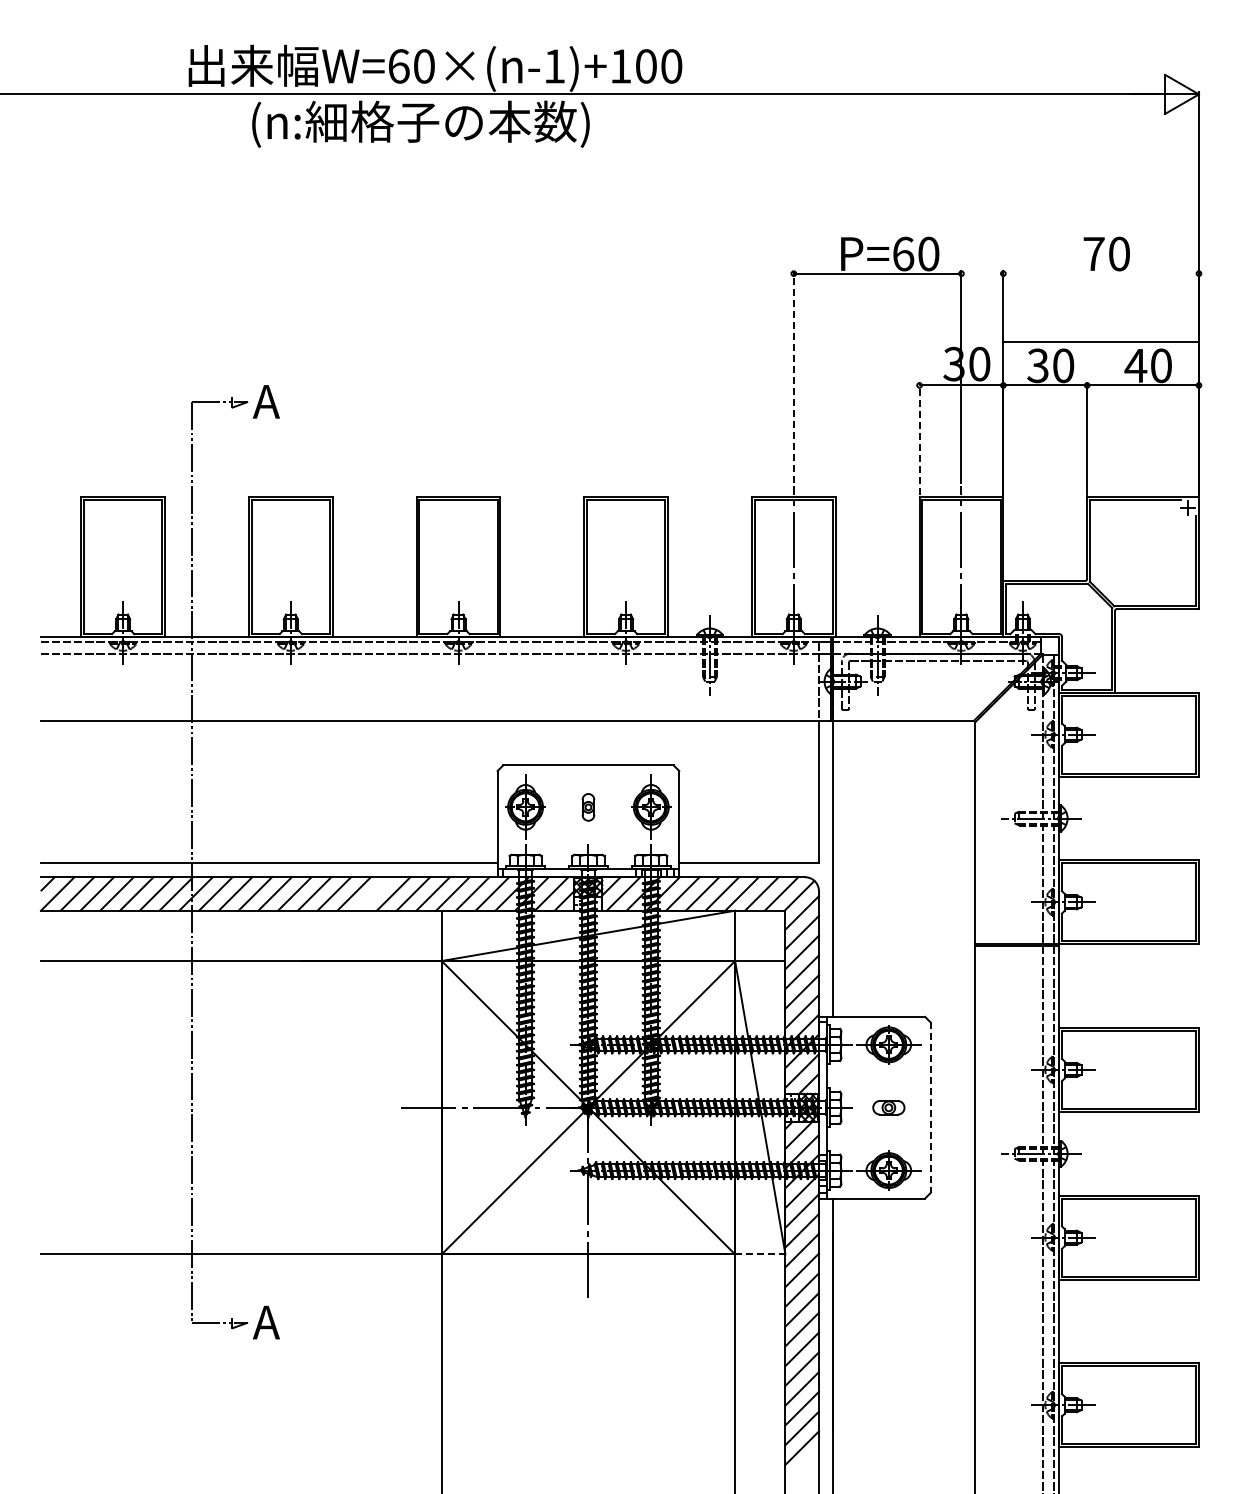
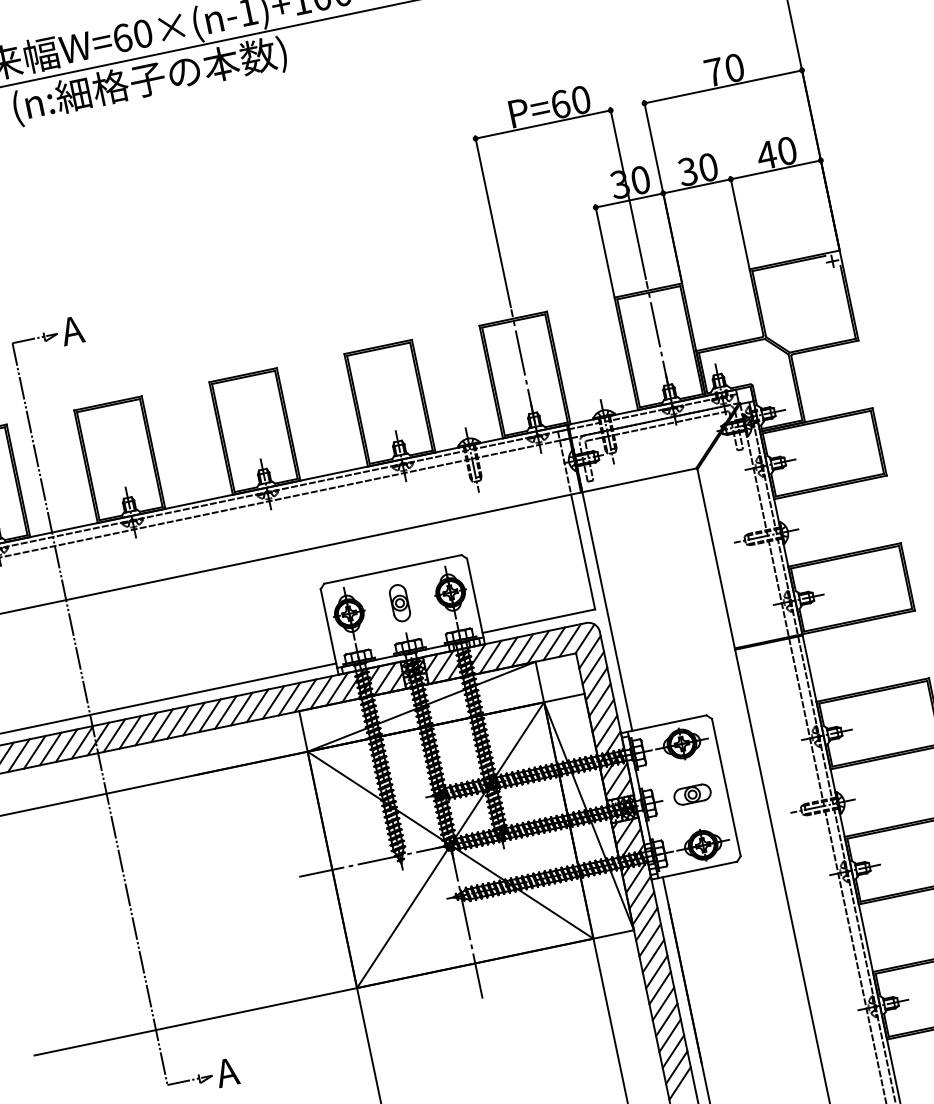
line: (1100, 341) -> (722, 86), moved
line: (793, 376) -> (492, 221), dashed -> solid
line: (919, 438) -> (604, 250), dashed -> solid
part: (588, 807) -> (400, 603), size x1.67
line: (373, 893) -> (241, 708), added
part: (888, 1107) -> (692, 794), size x1.43
line: (930, 1108) -> (726, 788), dashed -> solid
line: (760, 1254) -> (613, 934), dashed -> solid

